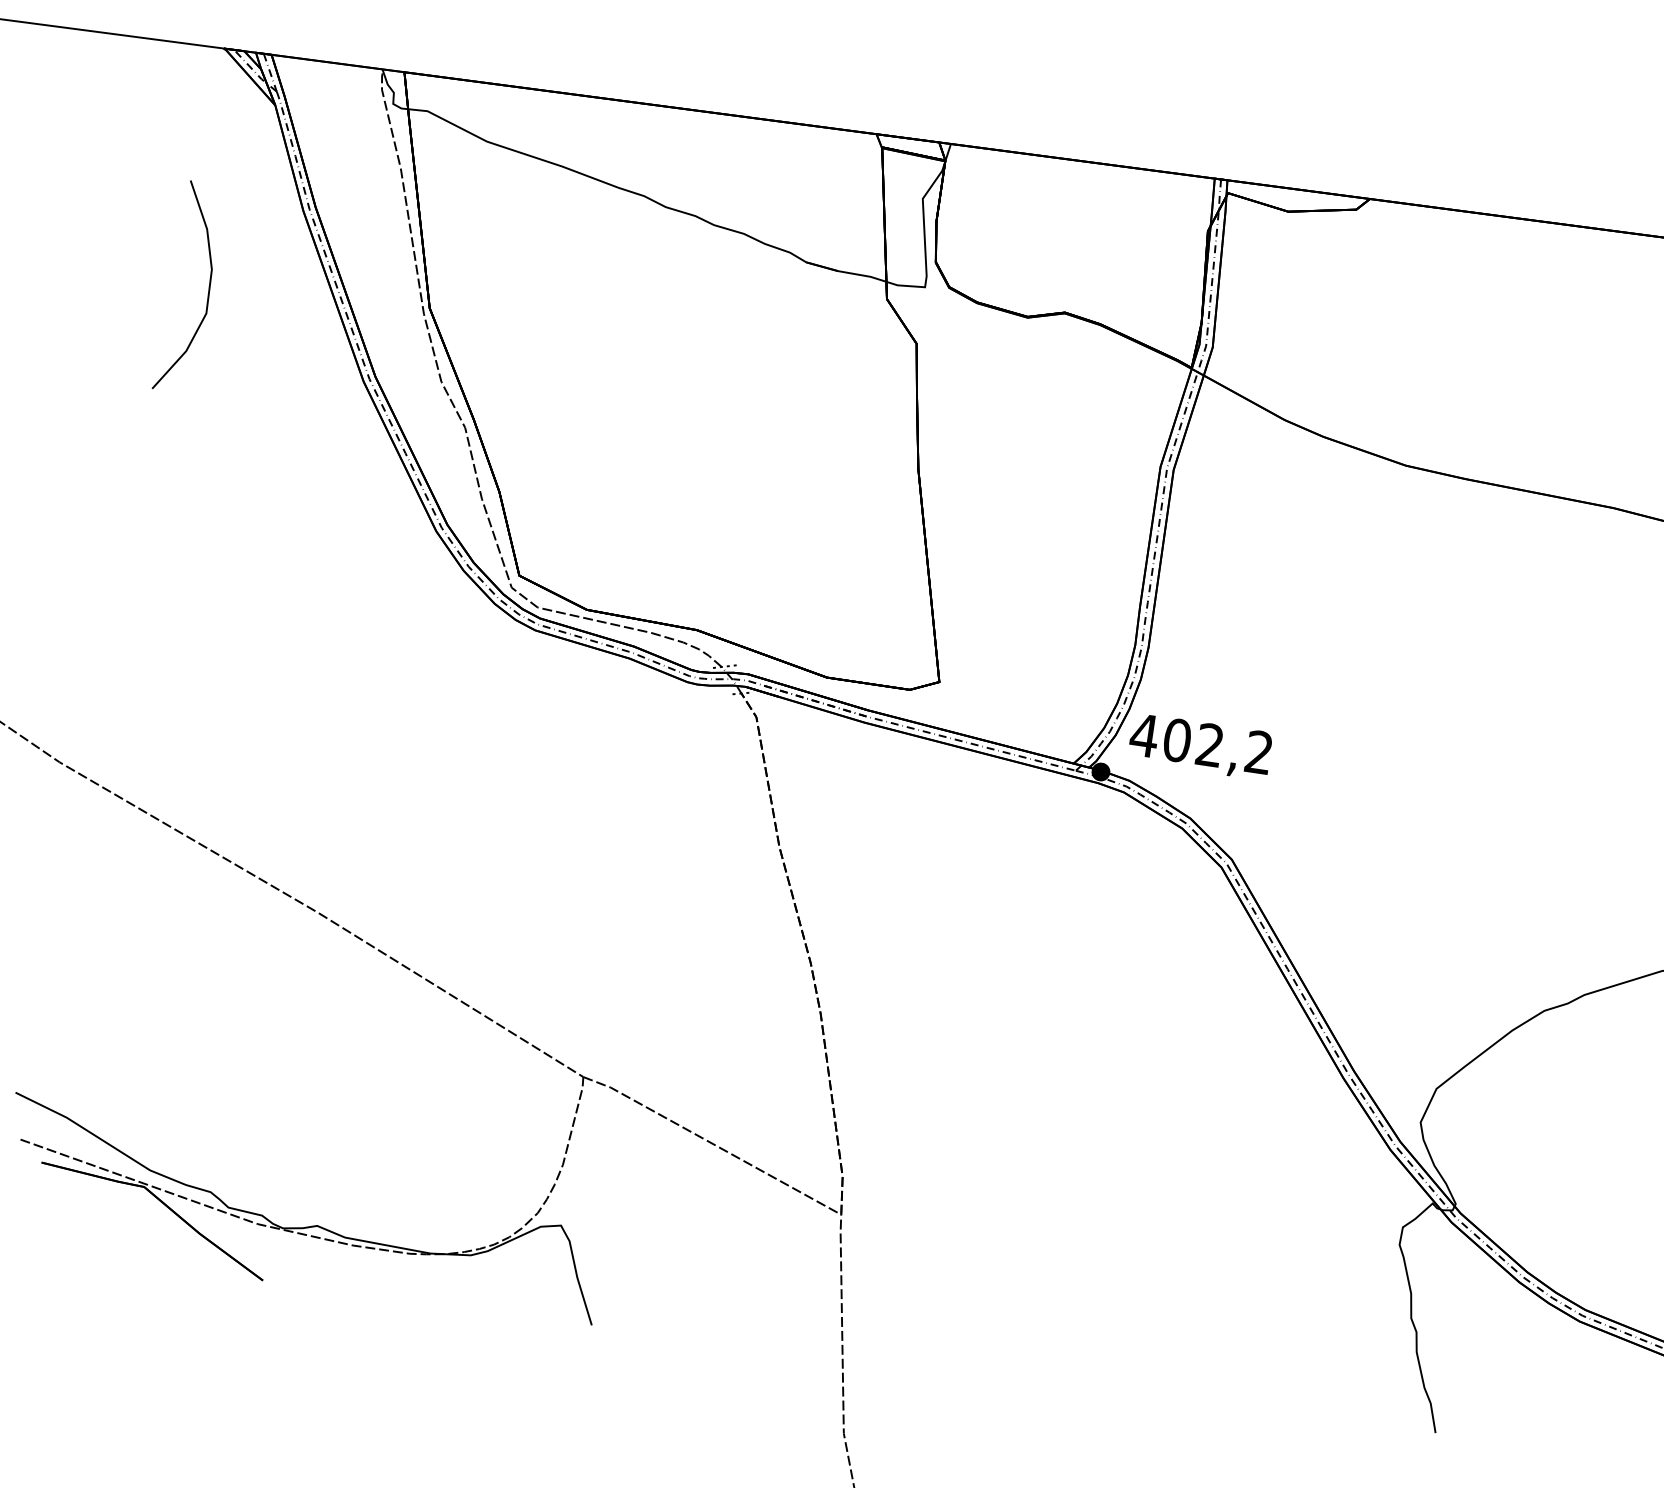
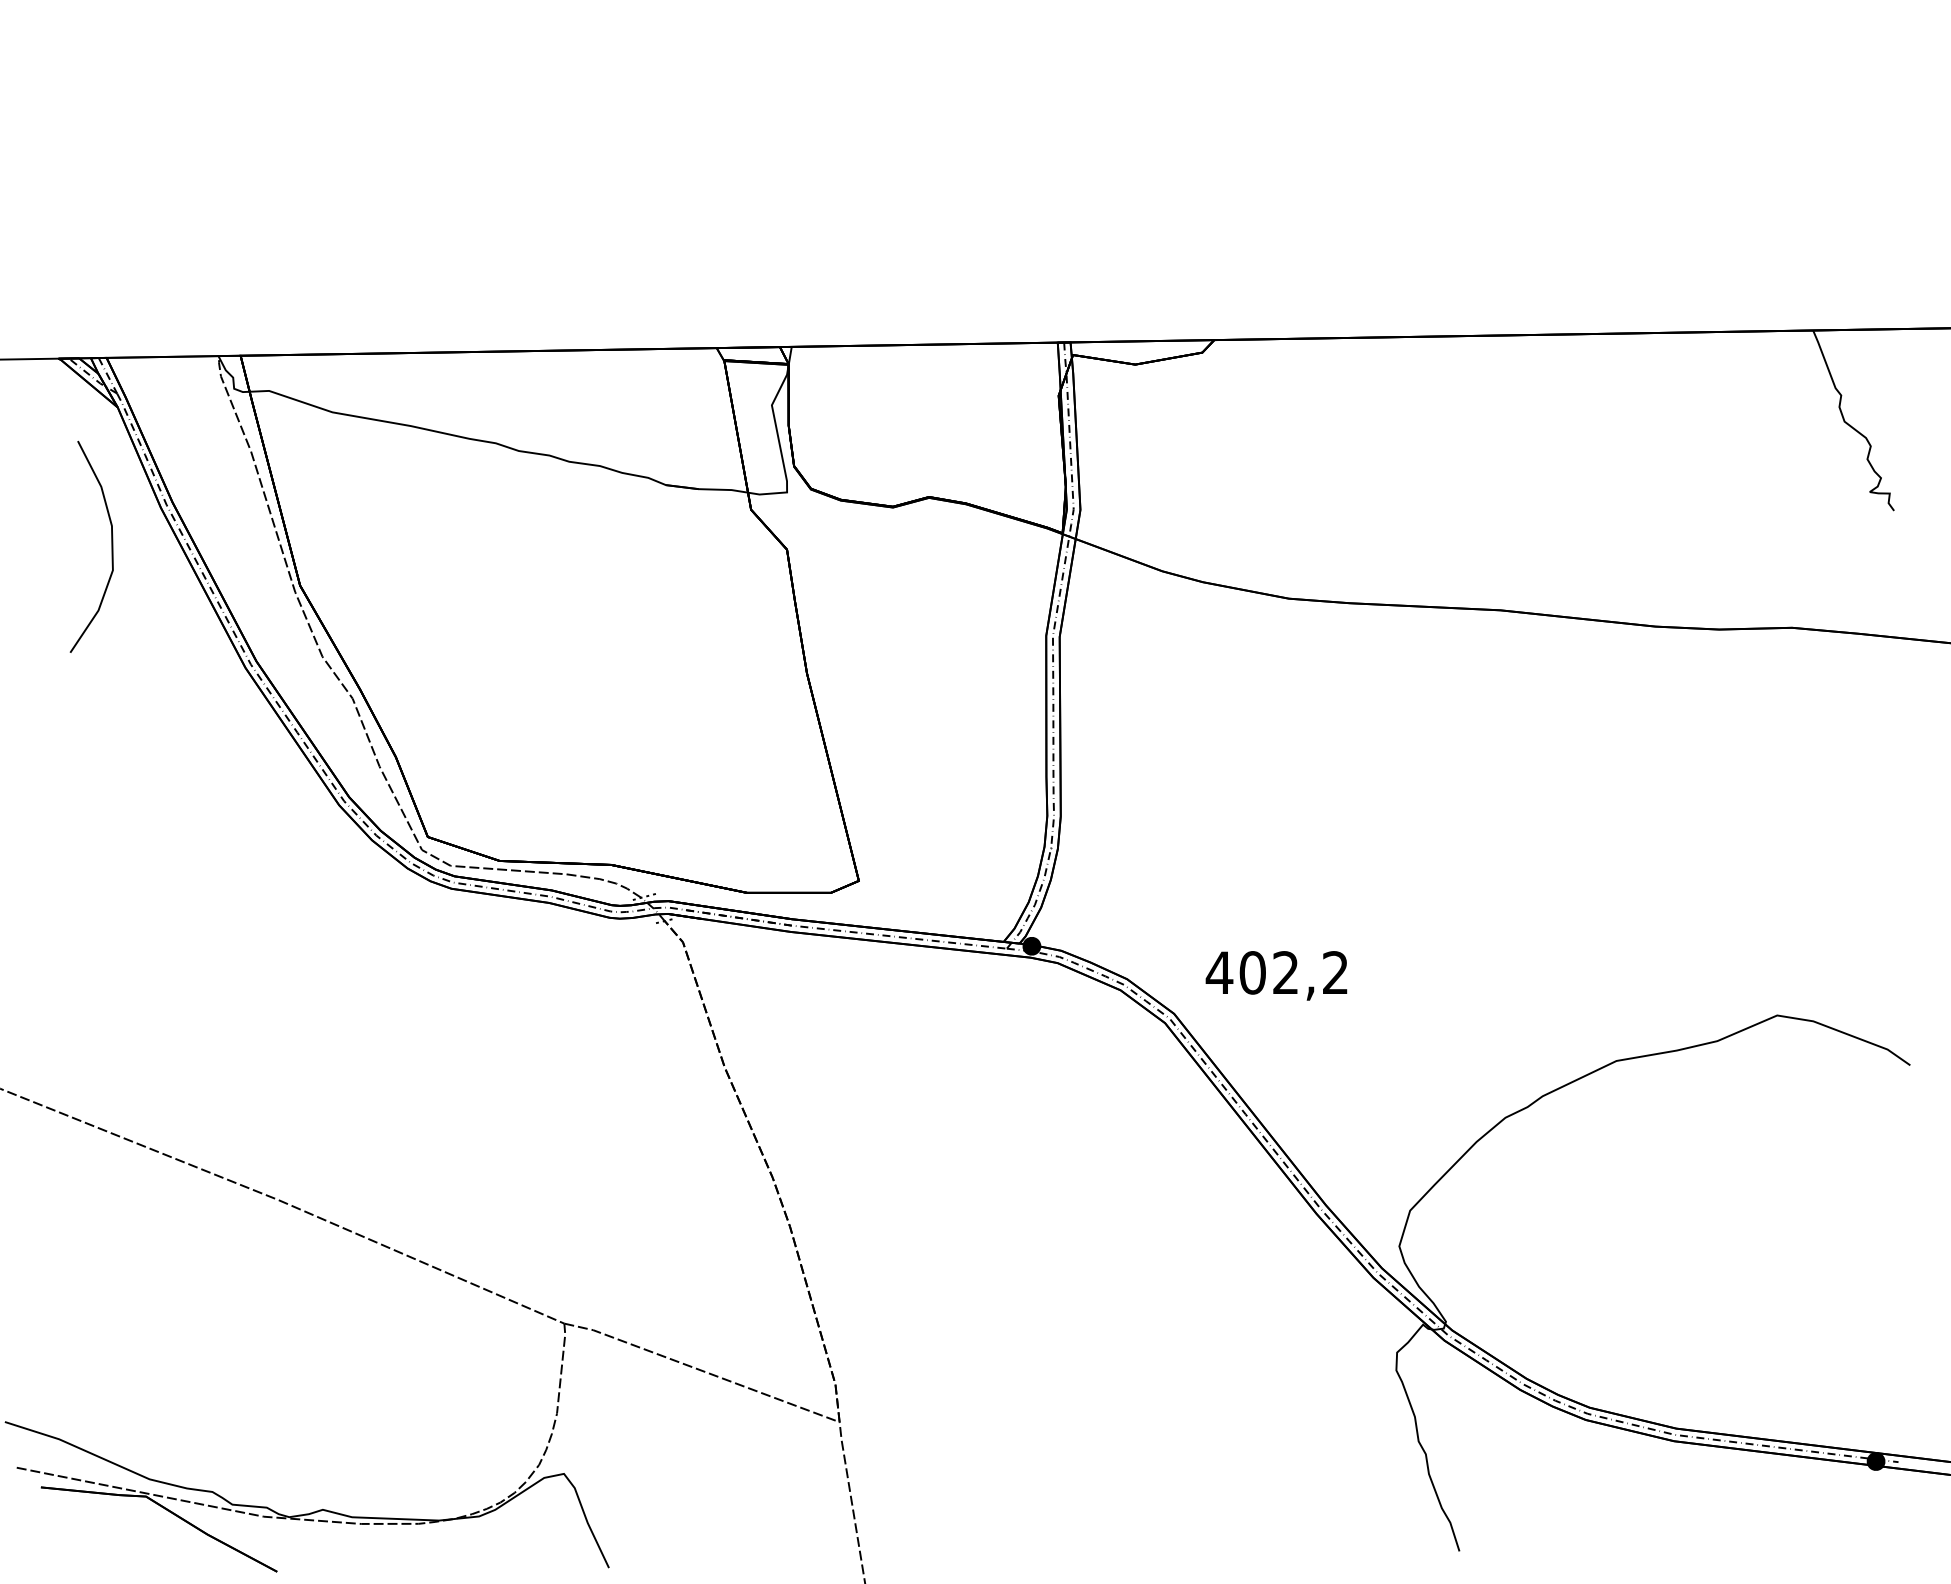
curve: (208, 289) -> (111, 546), moved
text: (1200, 746) -> (1276, 975), moved

